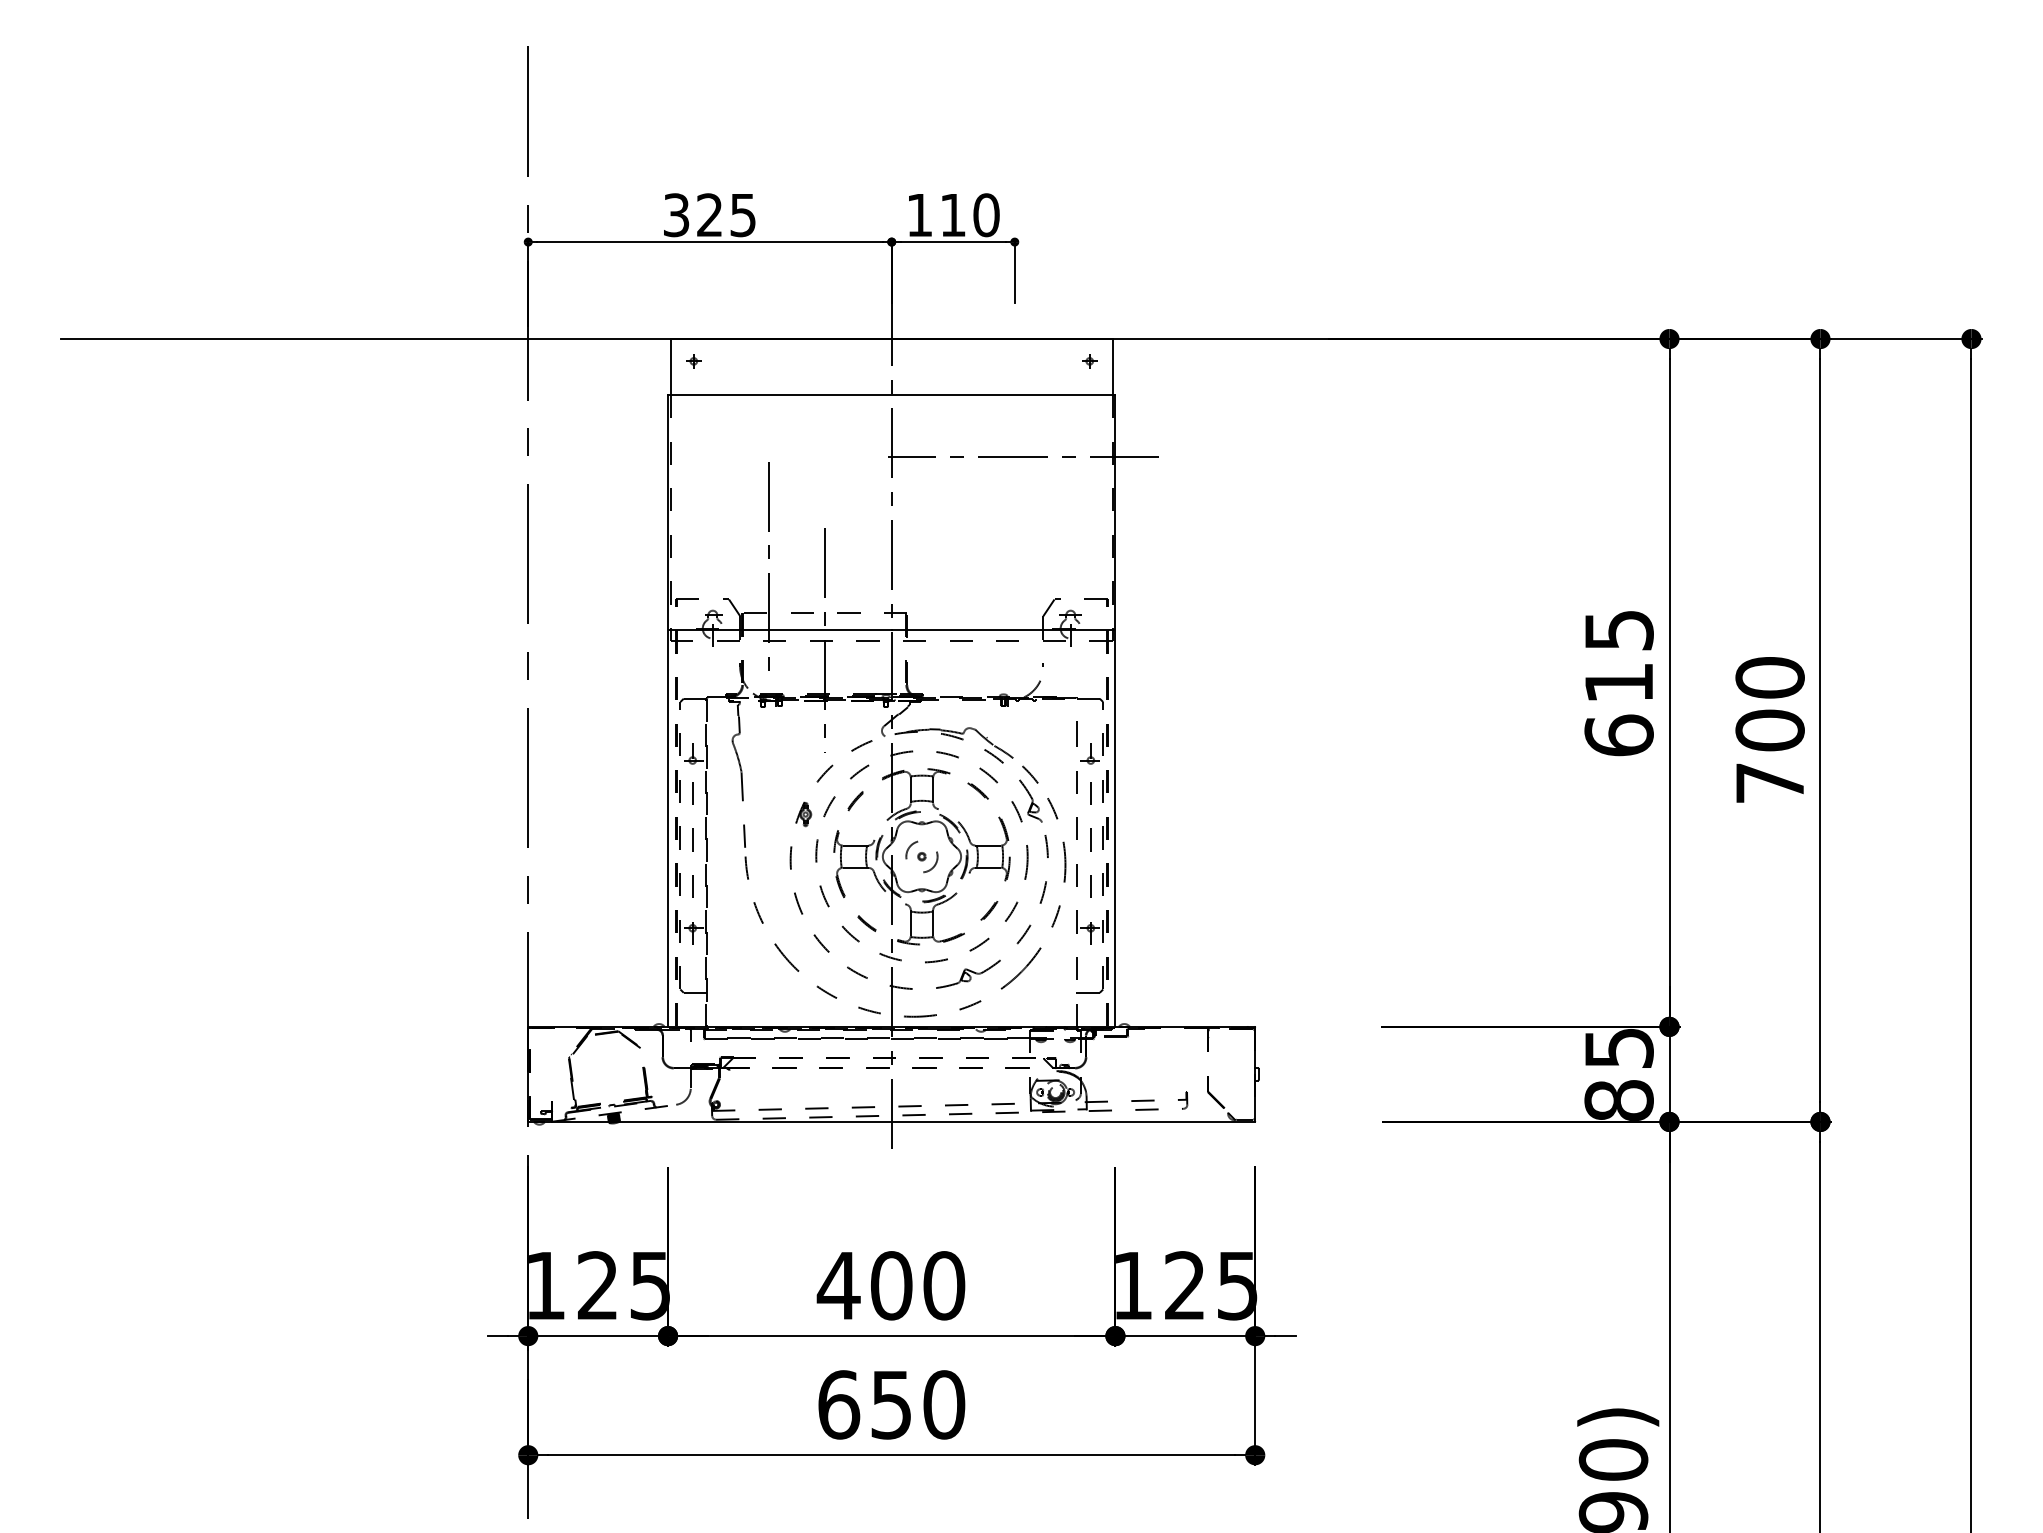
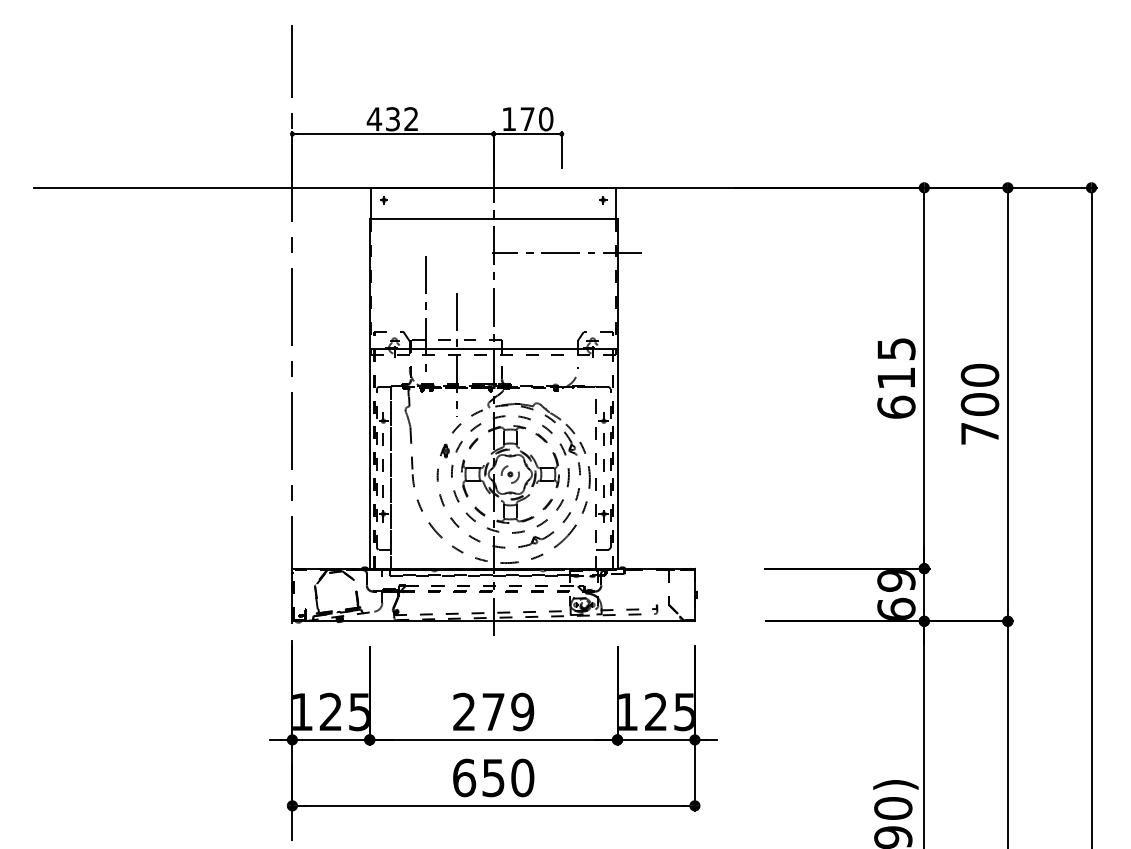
text: (952, 213) -> (527, 118), 110 -> 170
text: (709, 215) -> (392, 119), 325 -> 432
text: (1619, 1073) -> (896, 594), 85 -> 69
text: (891, 1284) -> (493, 711), 400 -> 279

